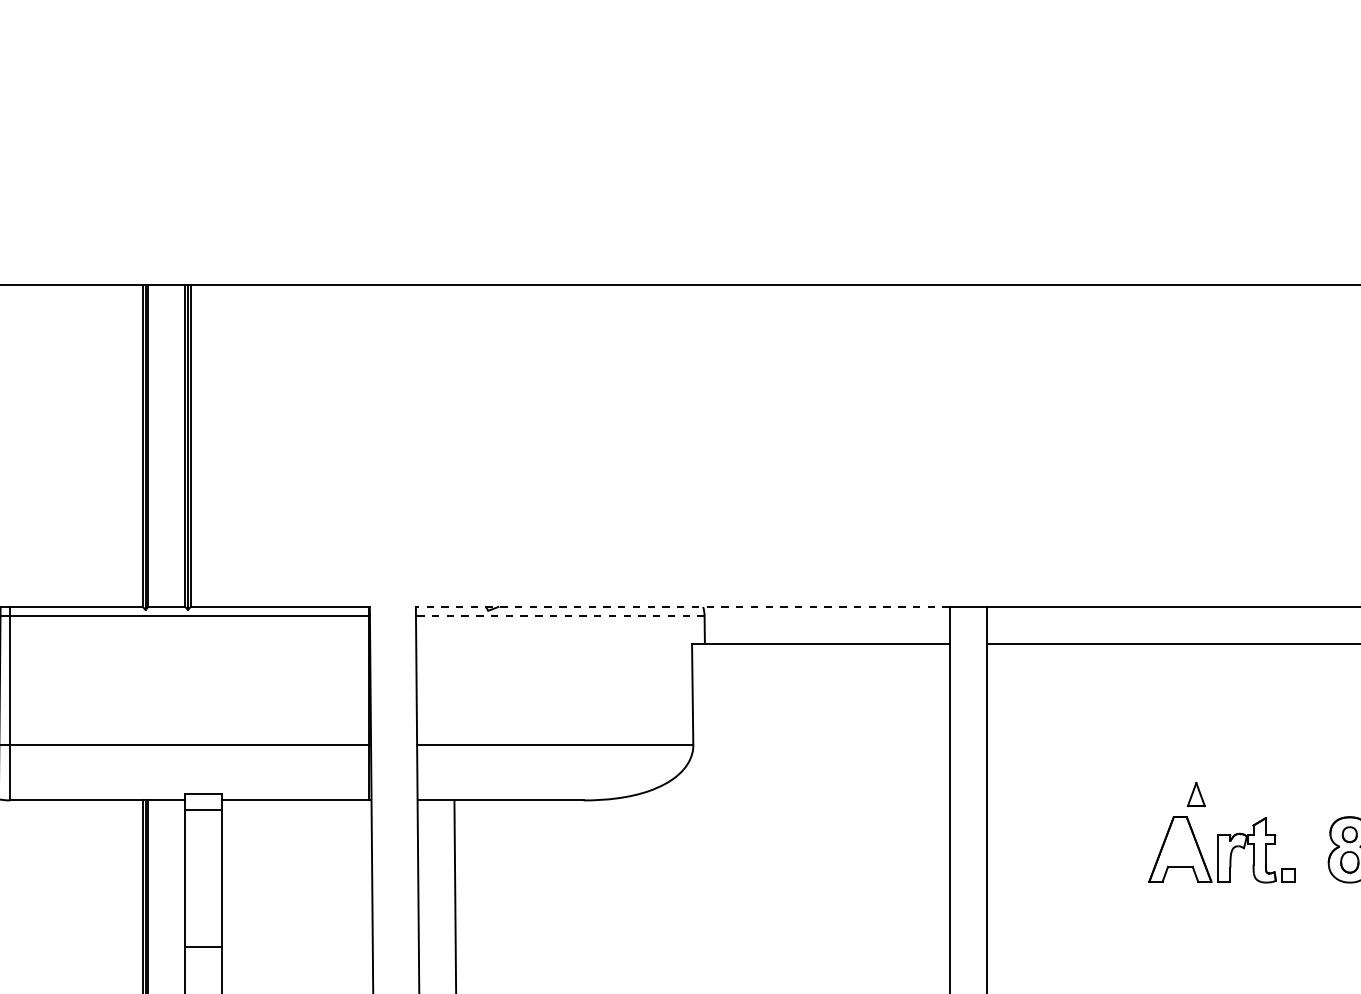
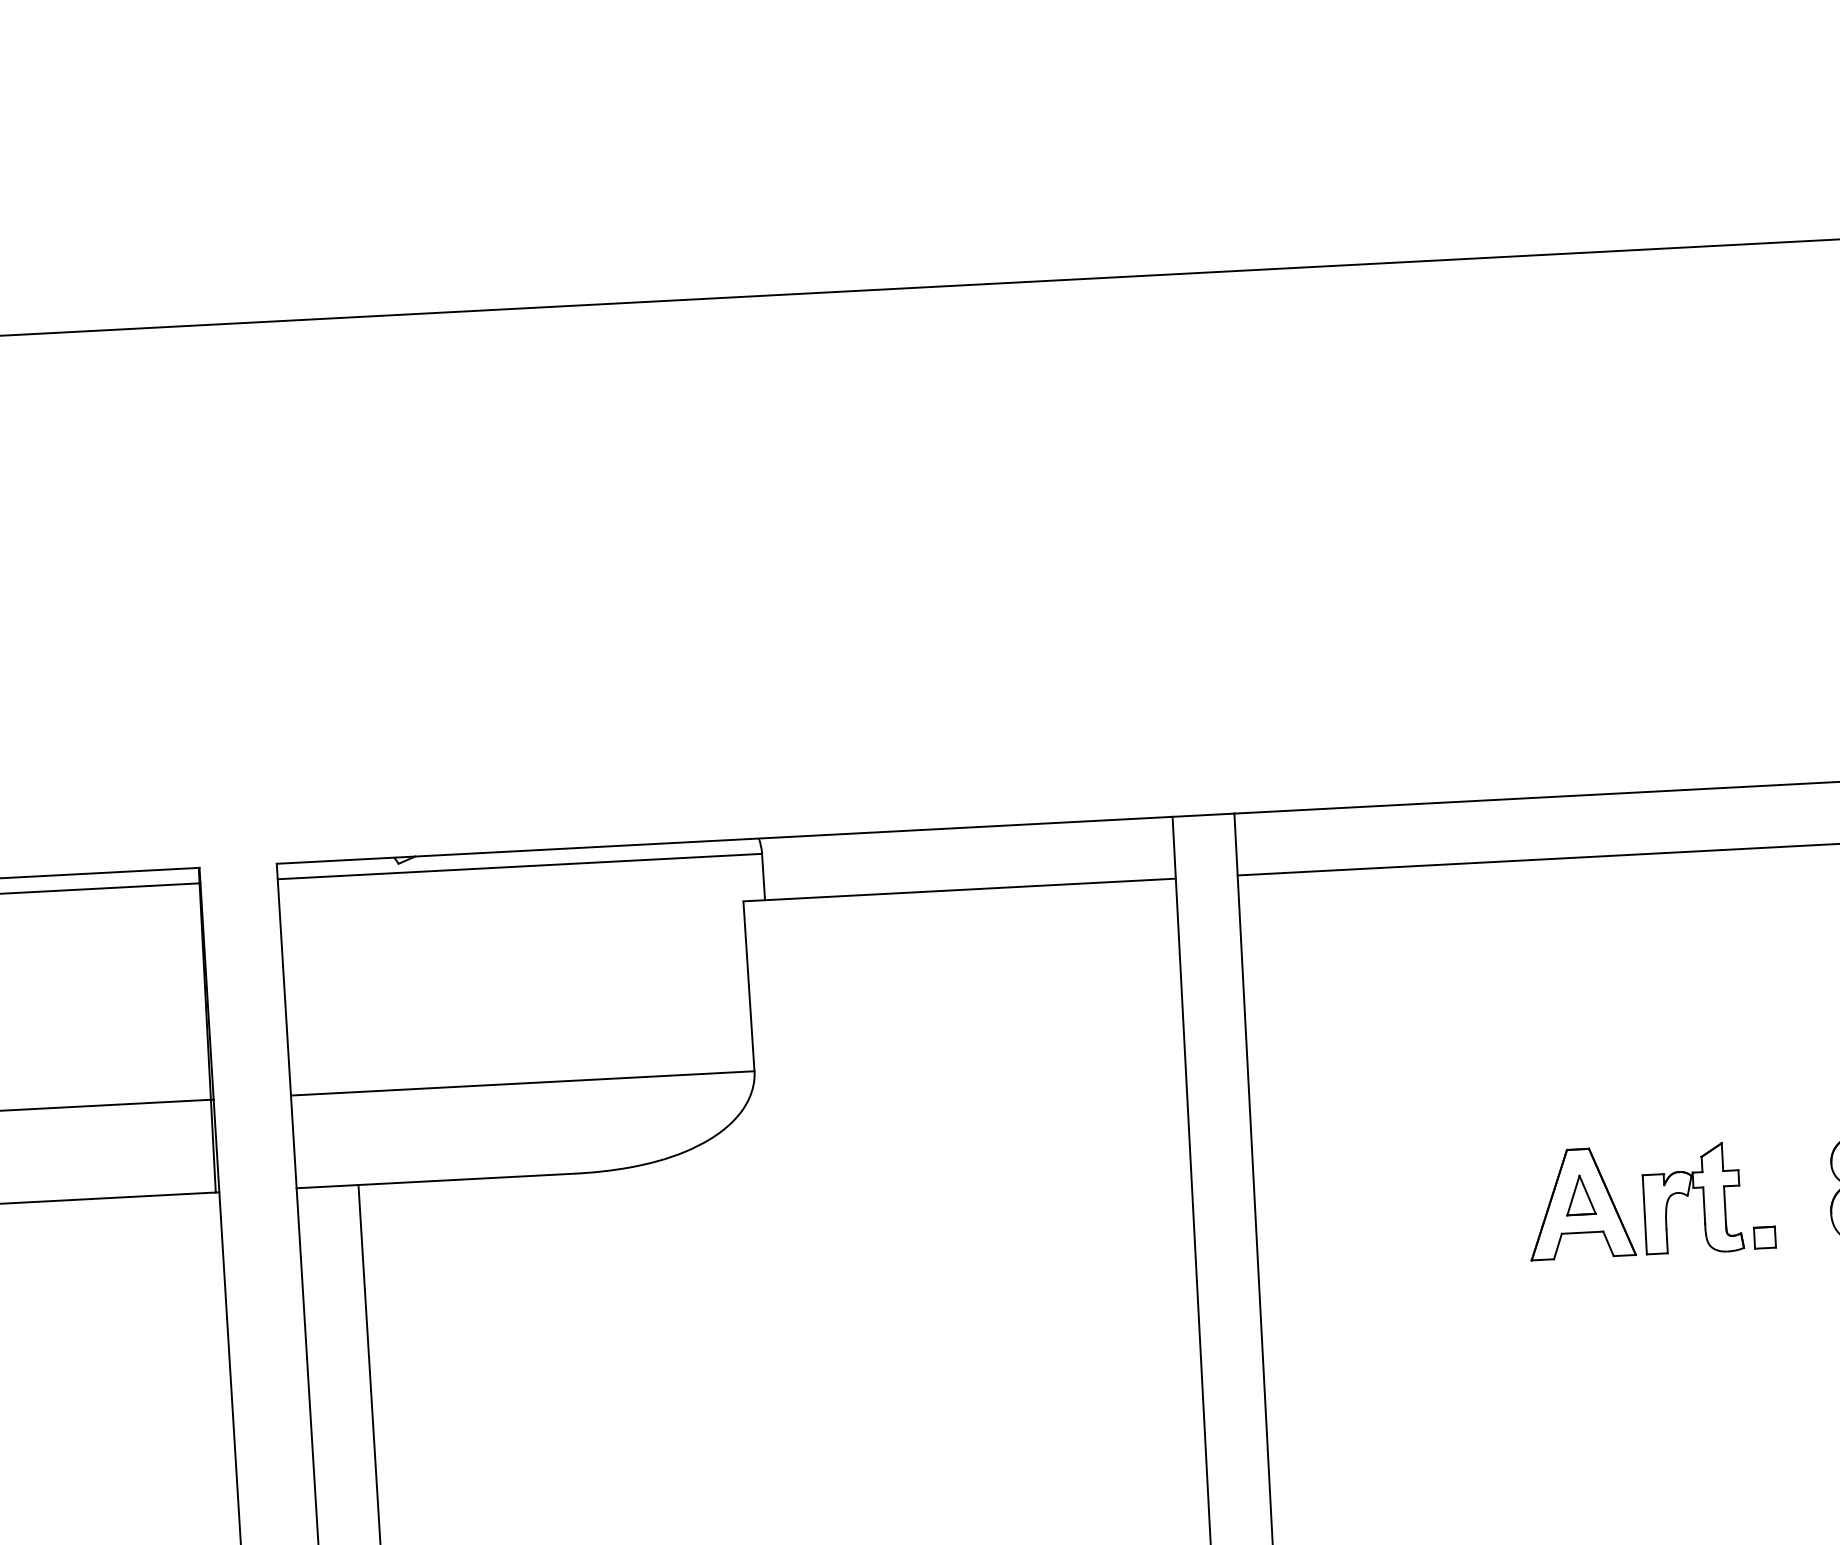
line: (682, 607) -> (724, 841), dashed -> solid
line: (559, 616) -> (518, 867), dashed -> solid
part: (1195, 794) -> (1579, 1195), moved

